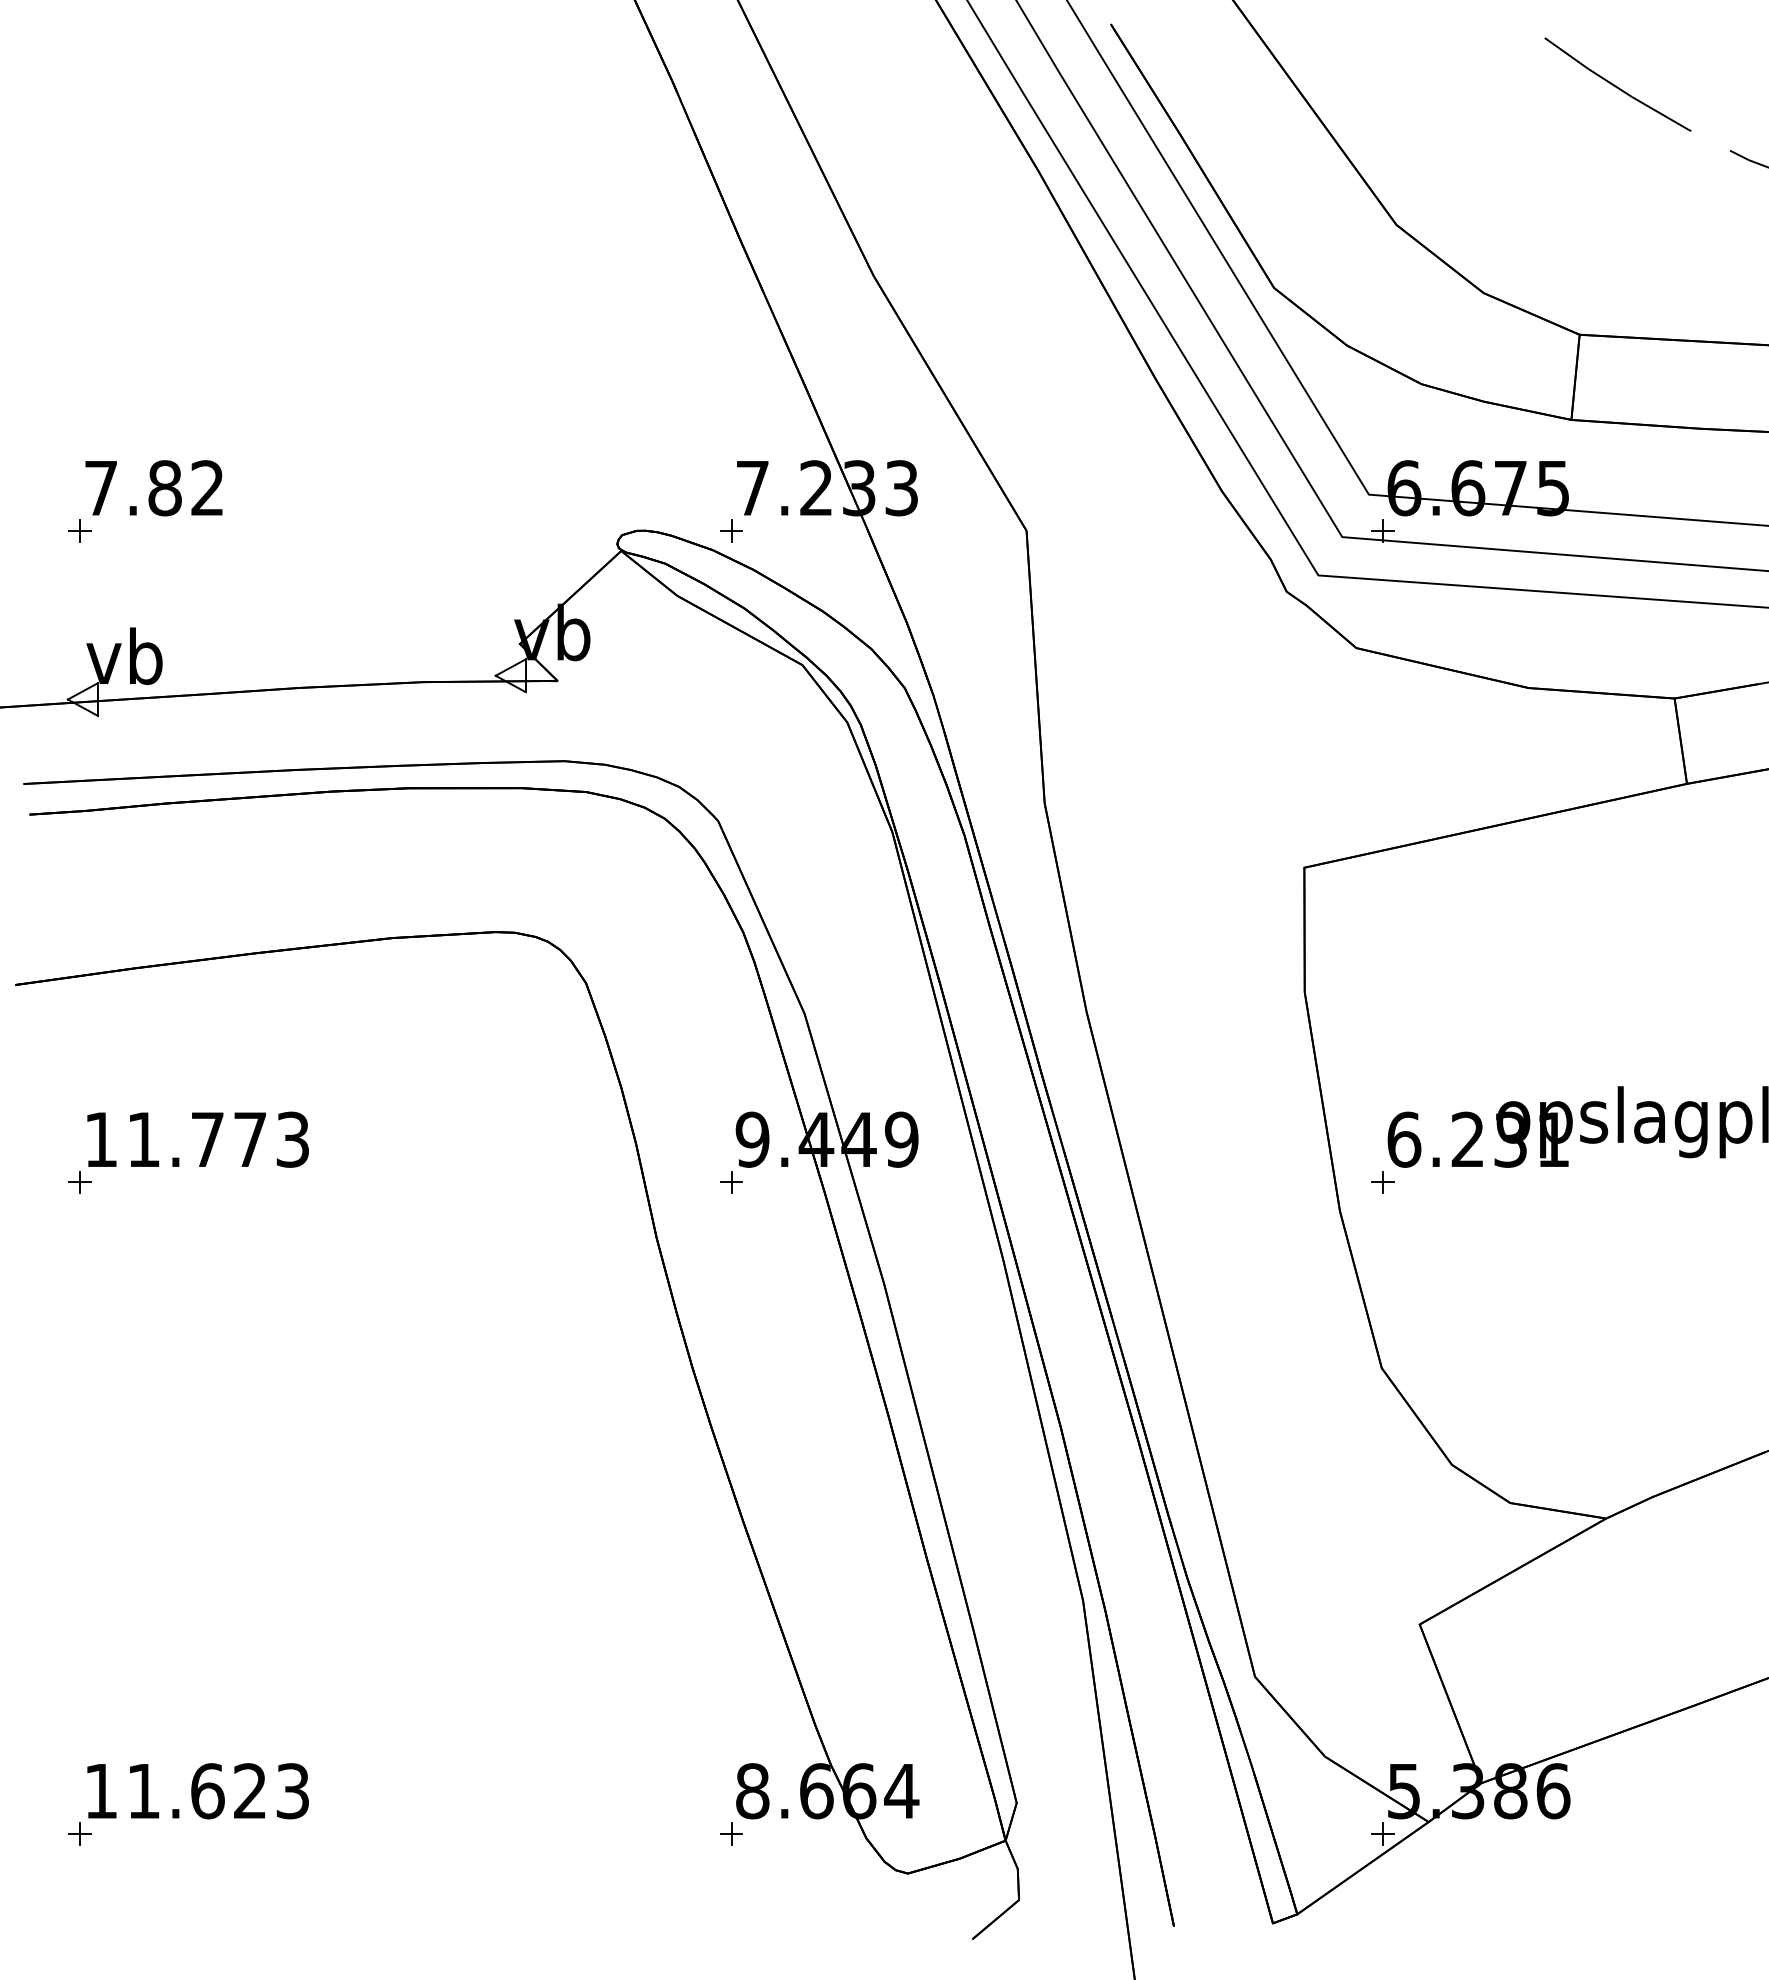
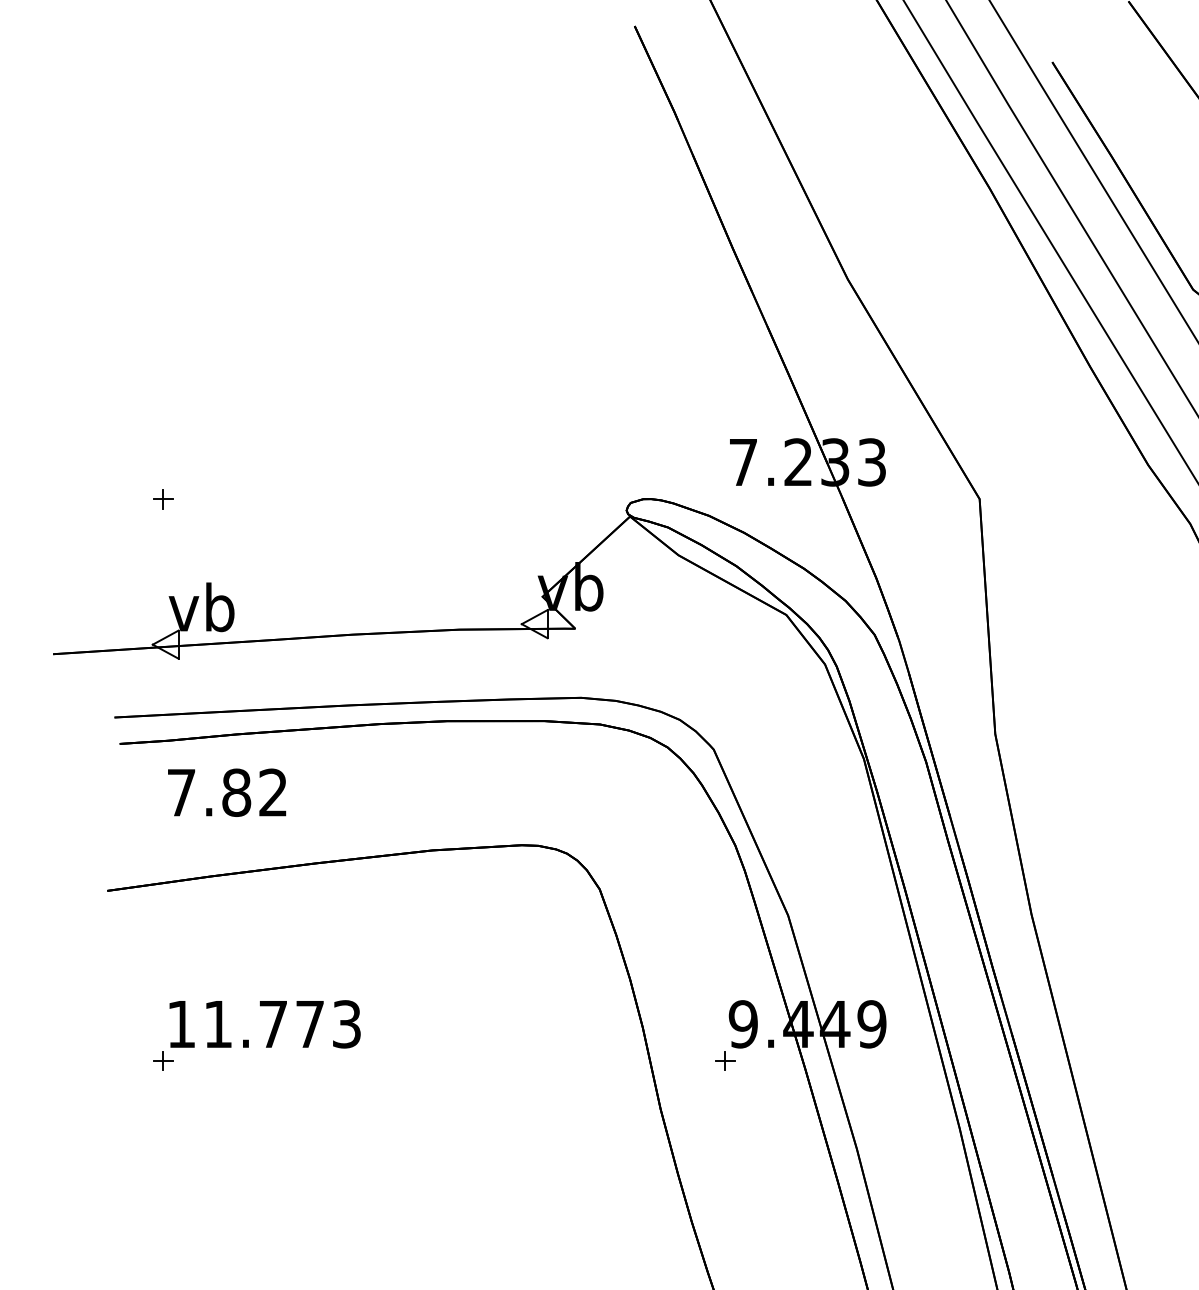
text: (153, 488) -> (226, 792), moved
part: (731, 530) -> (725, 498), removed

